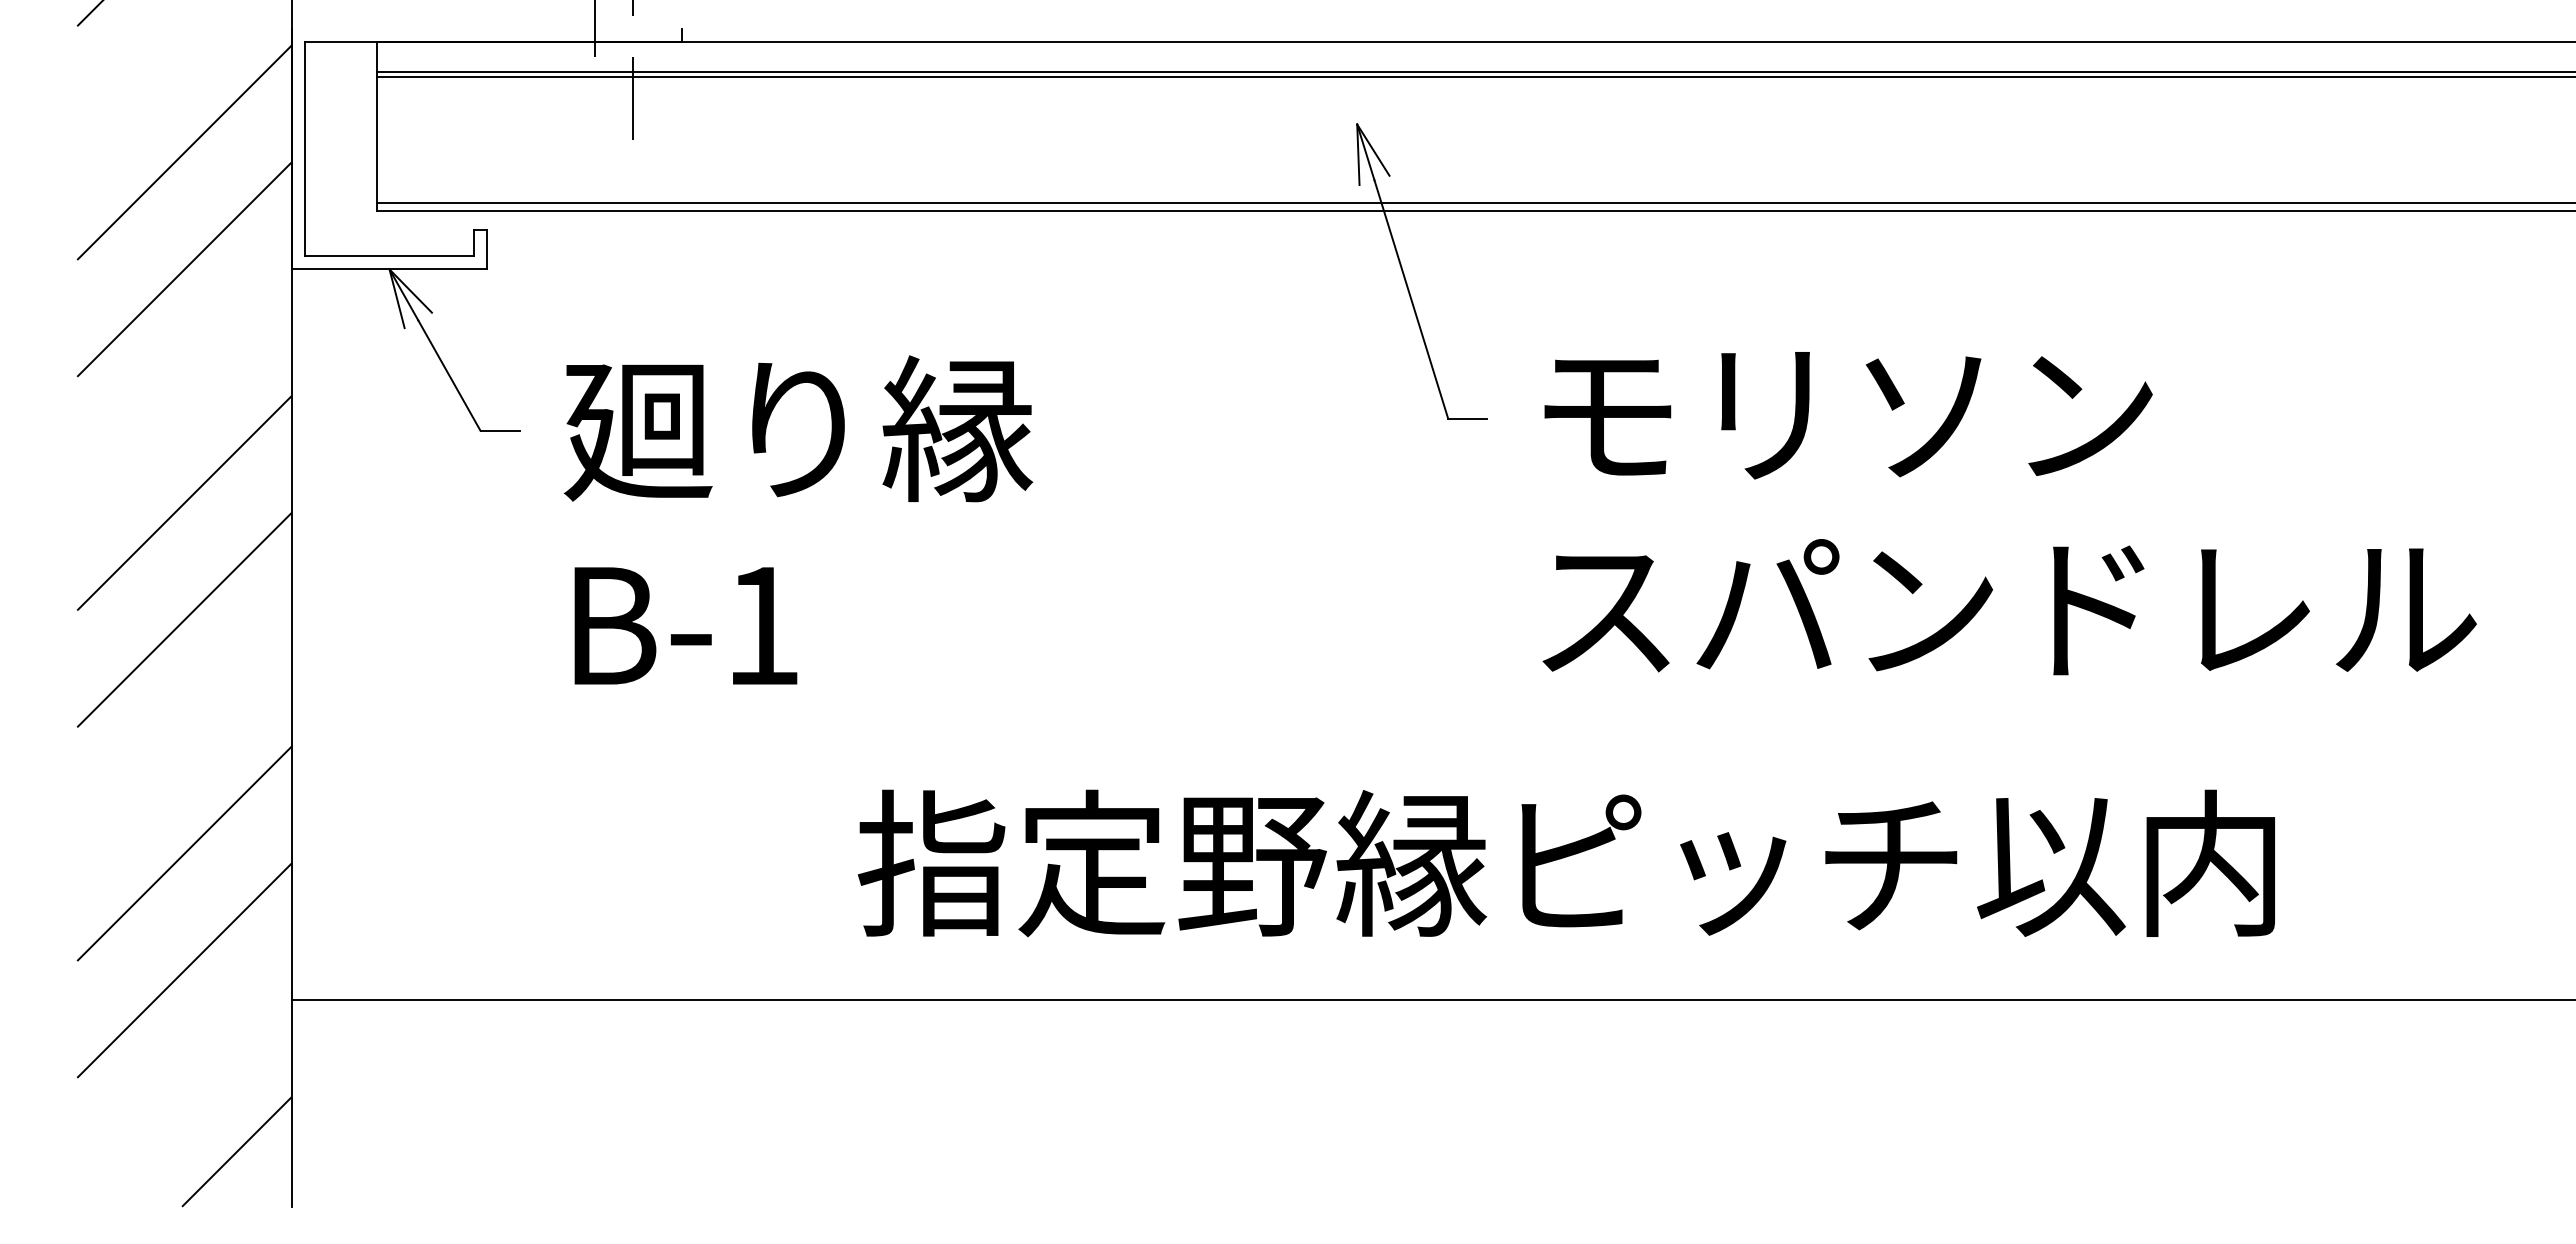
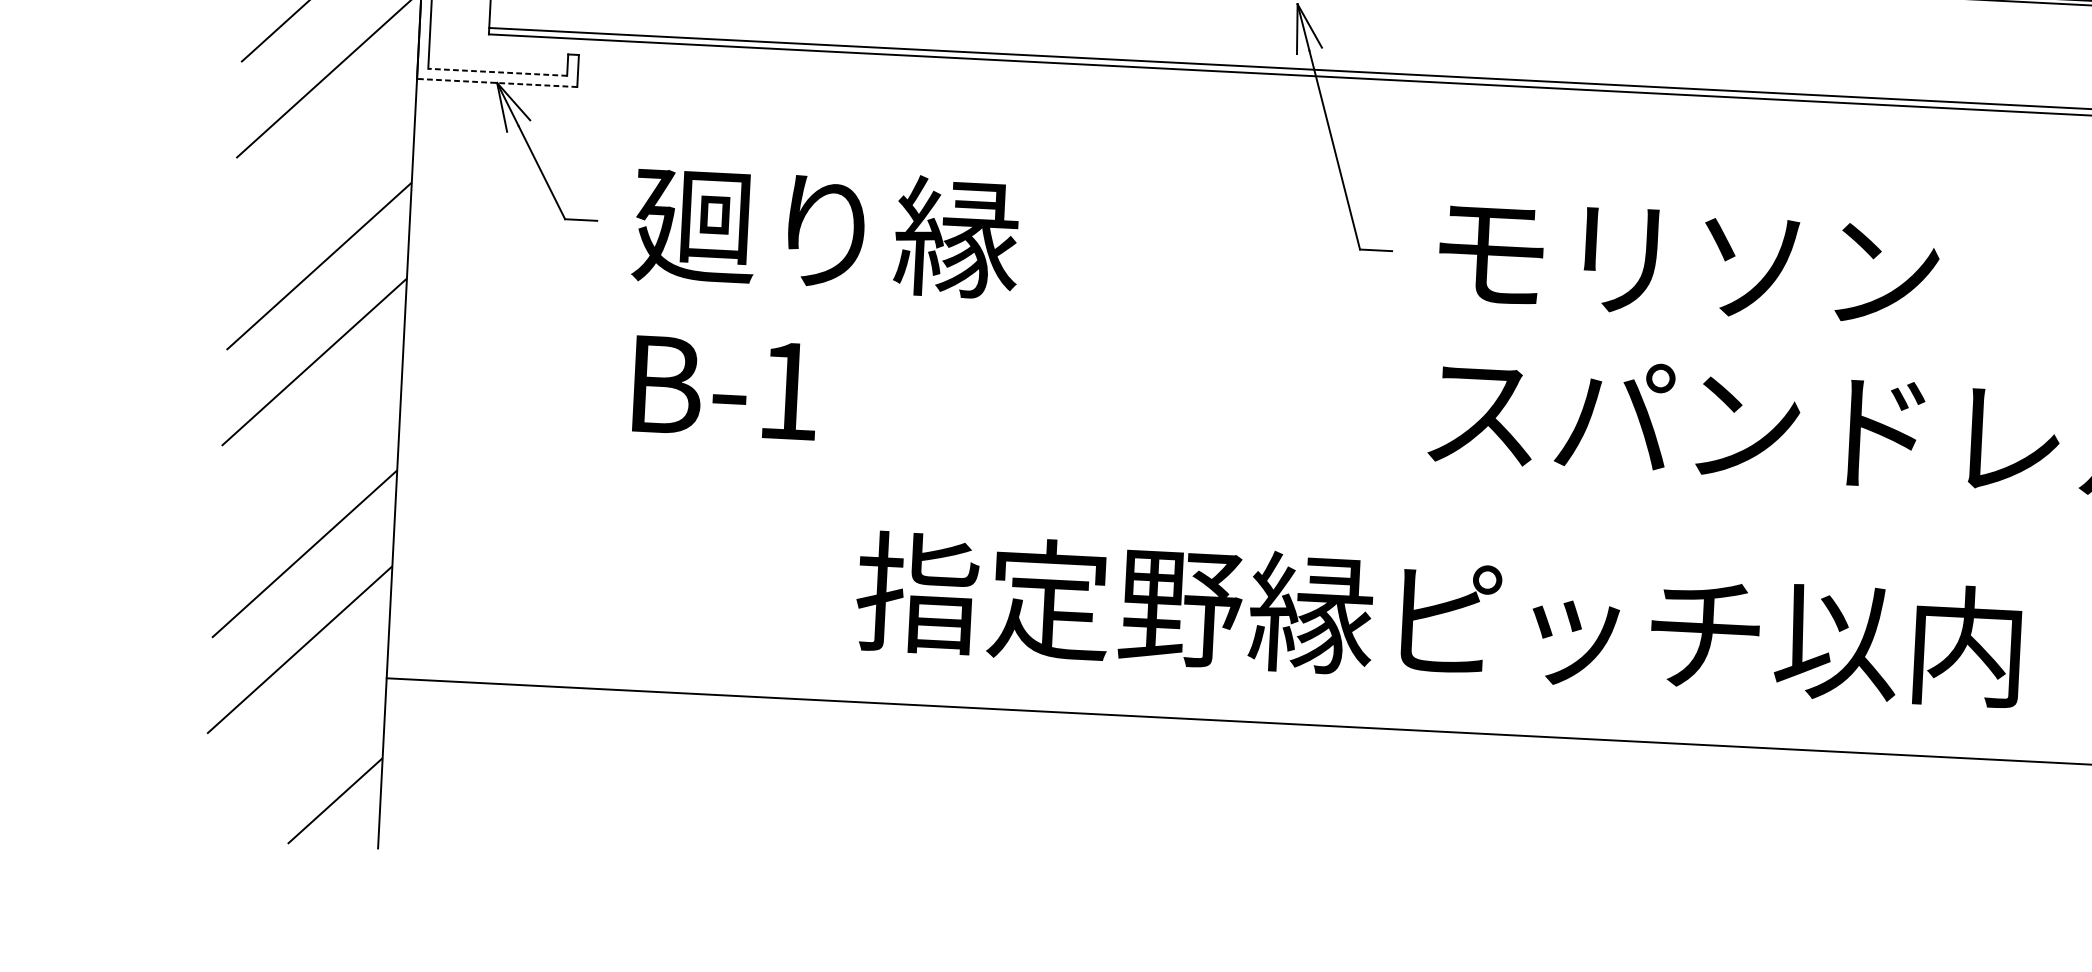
line: (389, 256) -> (497, 72), solid -> dashed
line: (389, 269) -> (497, 83), solid -> dashed

